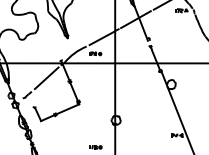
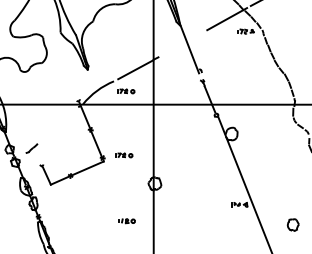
line: (135, 19) -> (182, 43), removed
line: (46, 78) -> (58, 125), removed
part: (94, 100) -> (124, 155), added

